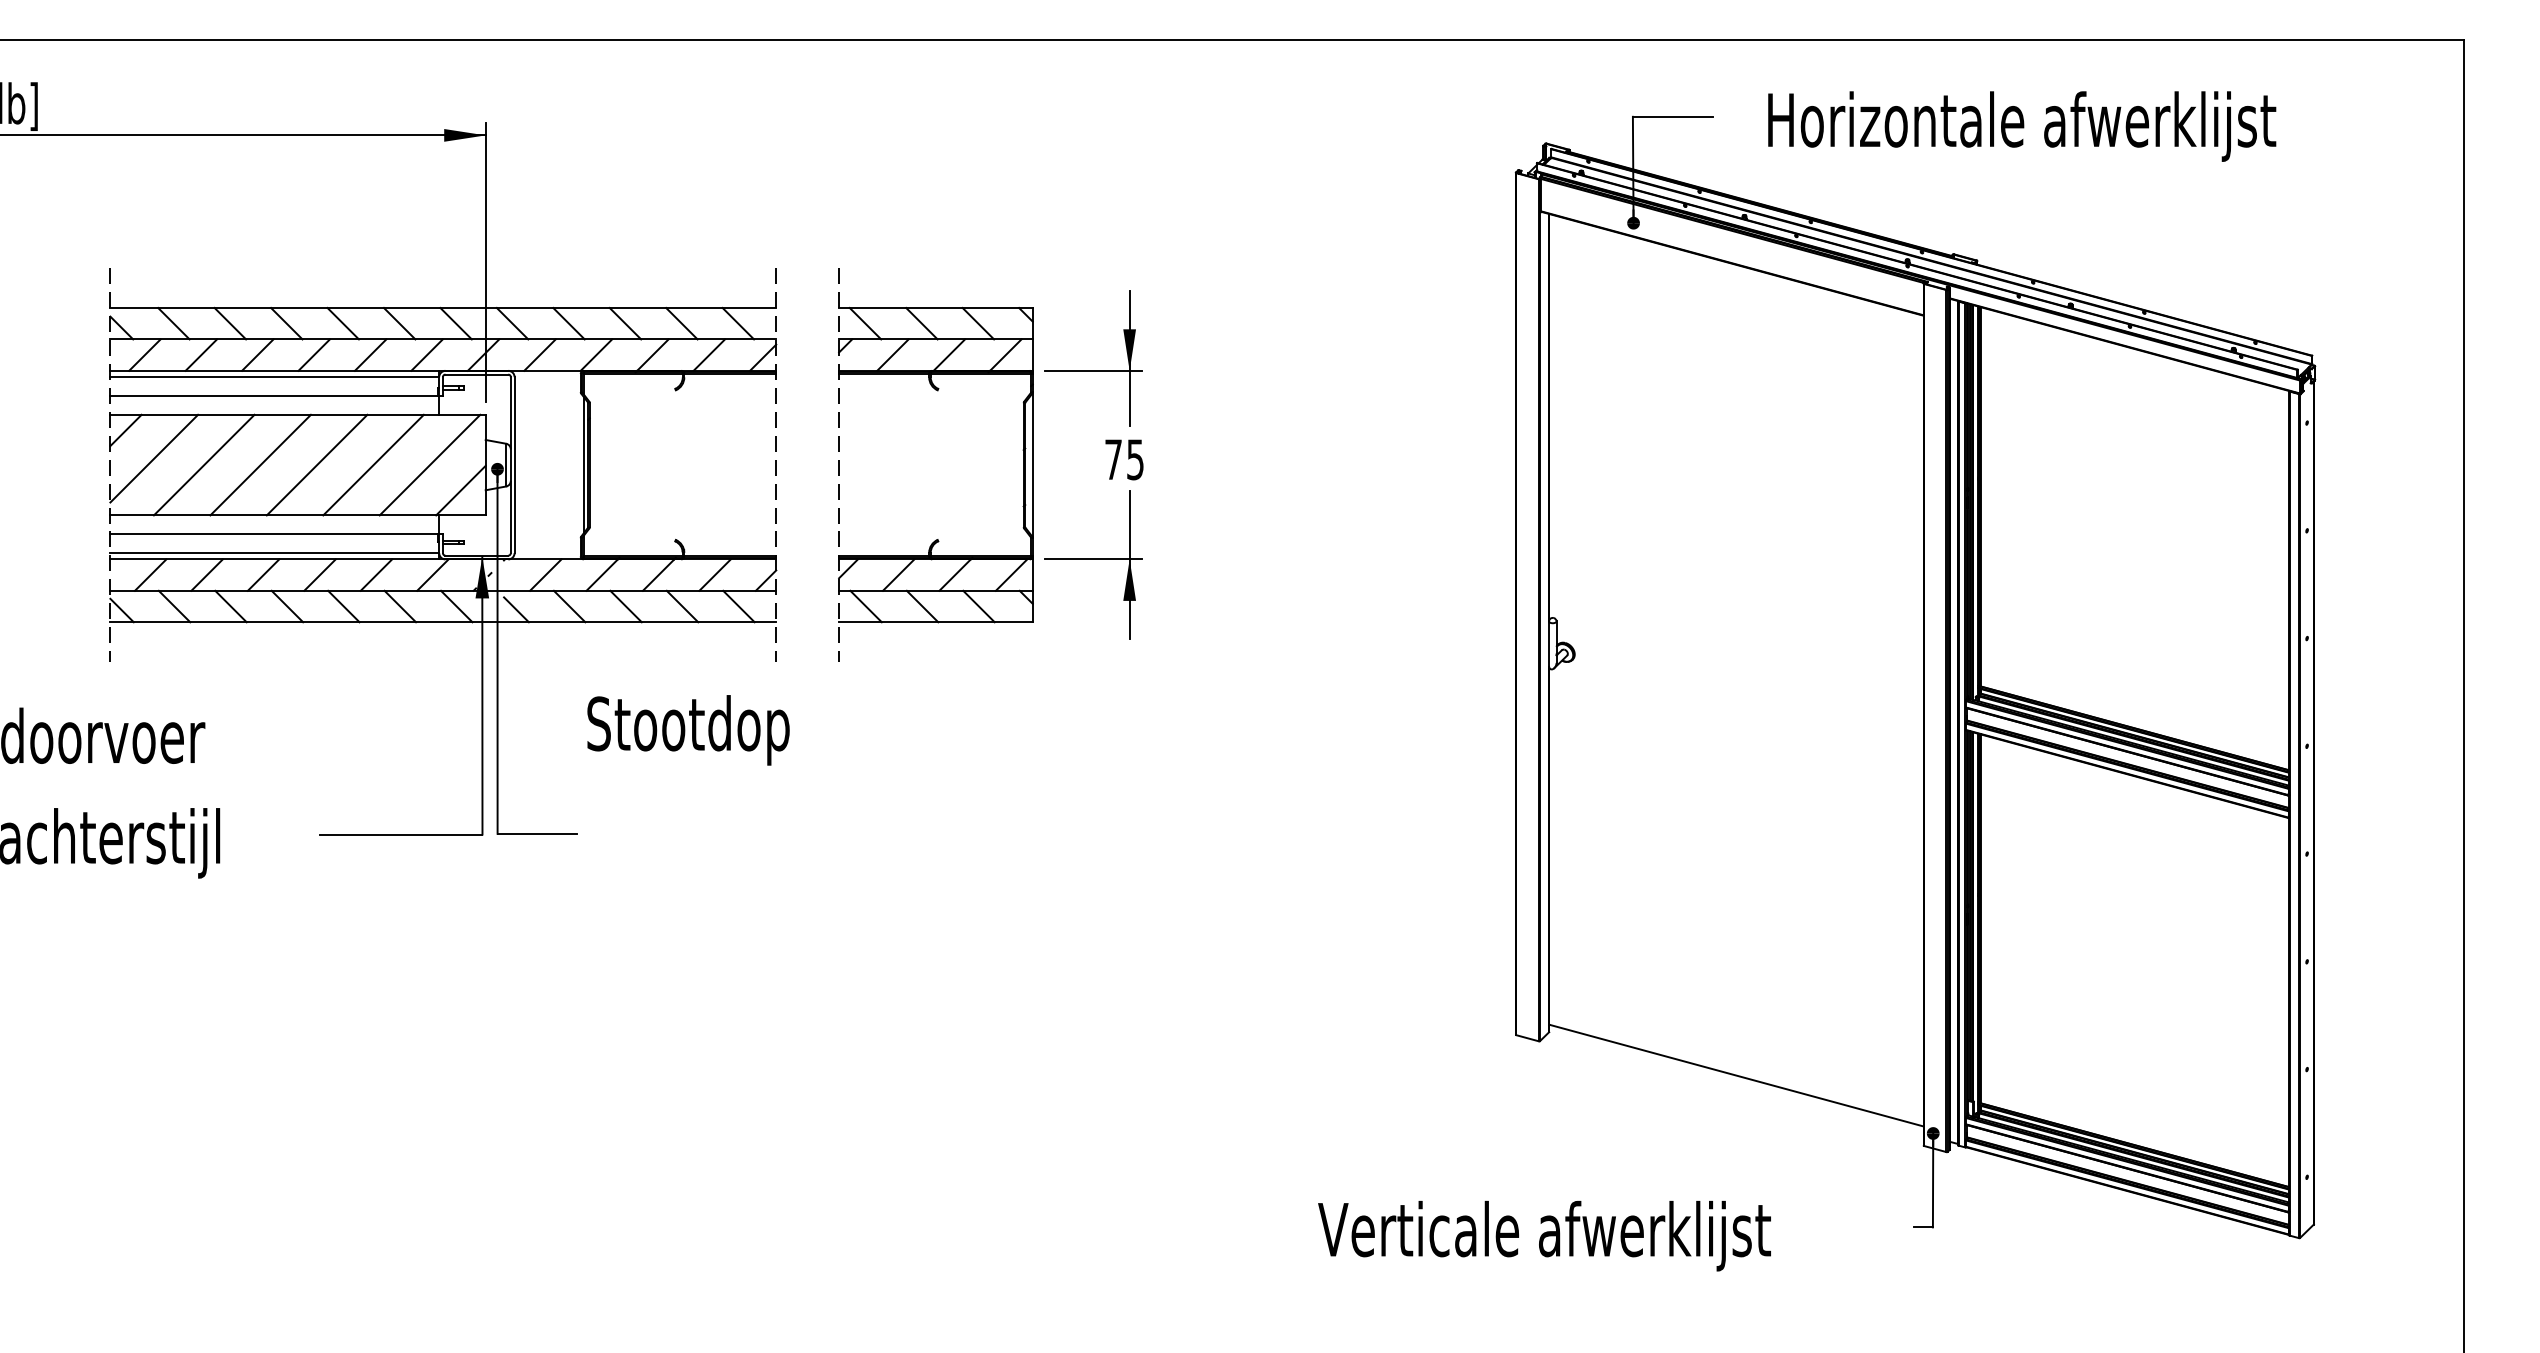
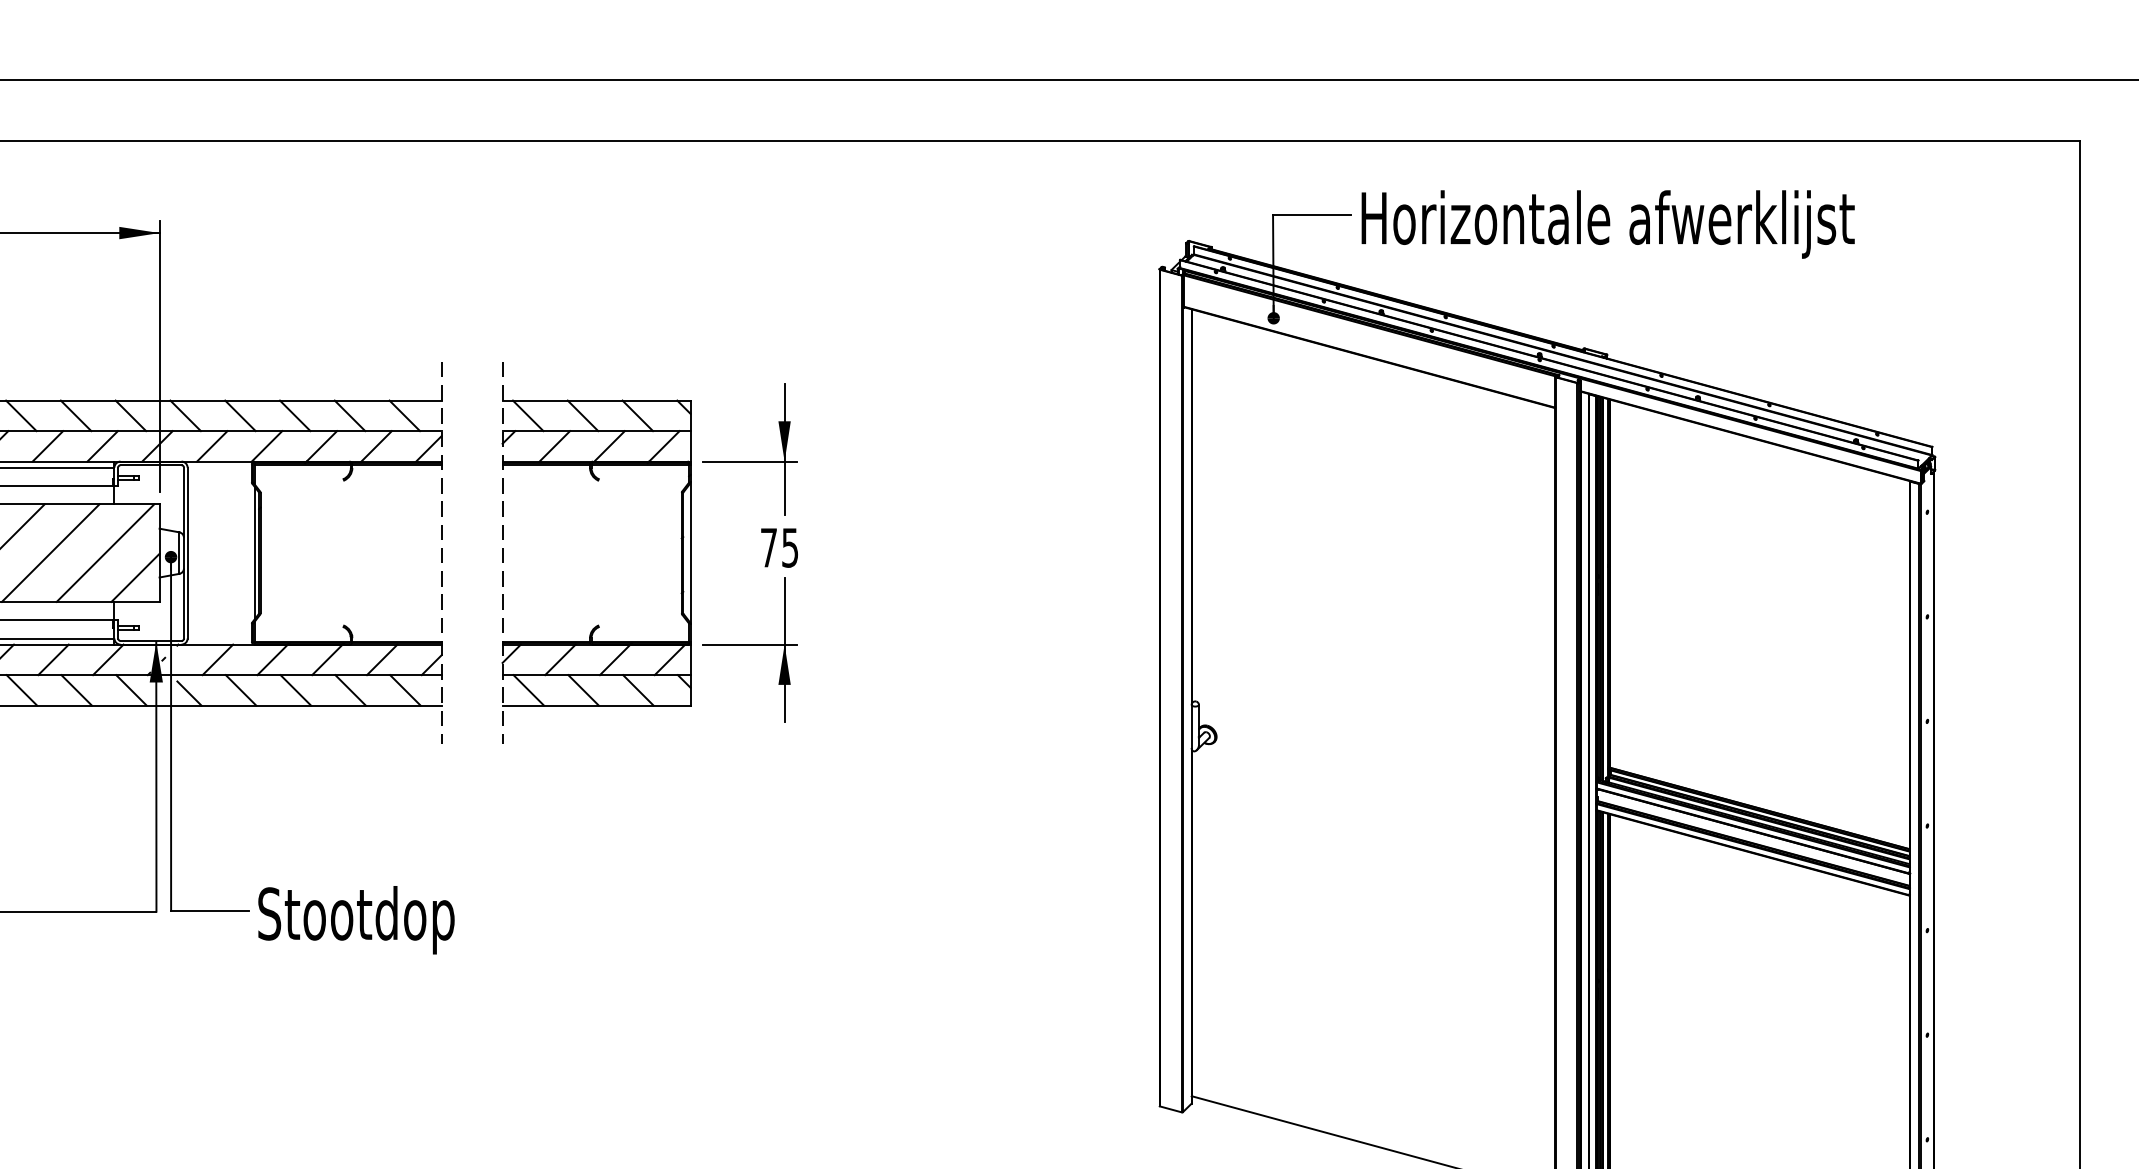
text: (2022, 126) -> (1608, 224), moved
text: (688, 730) -> (356, 920), moved

